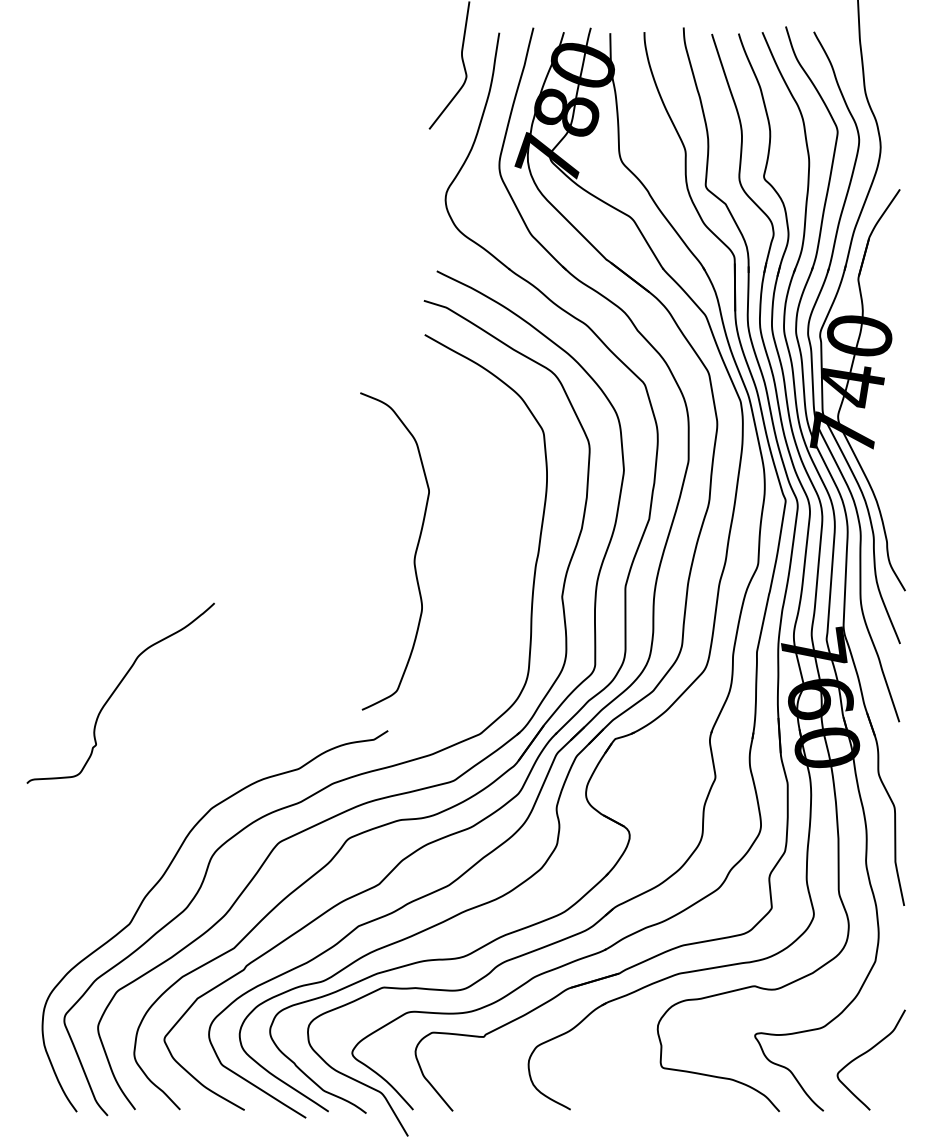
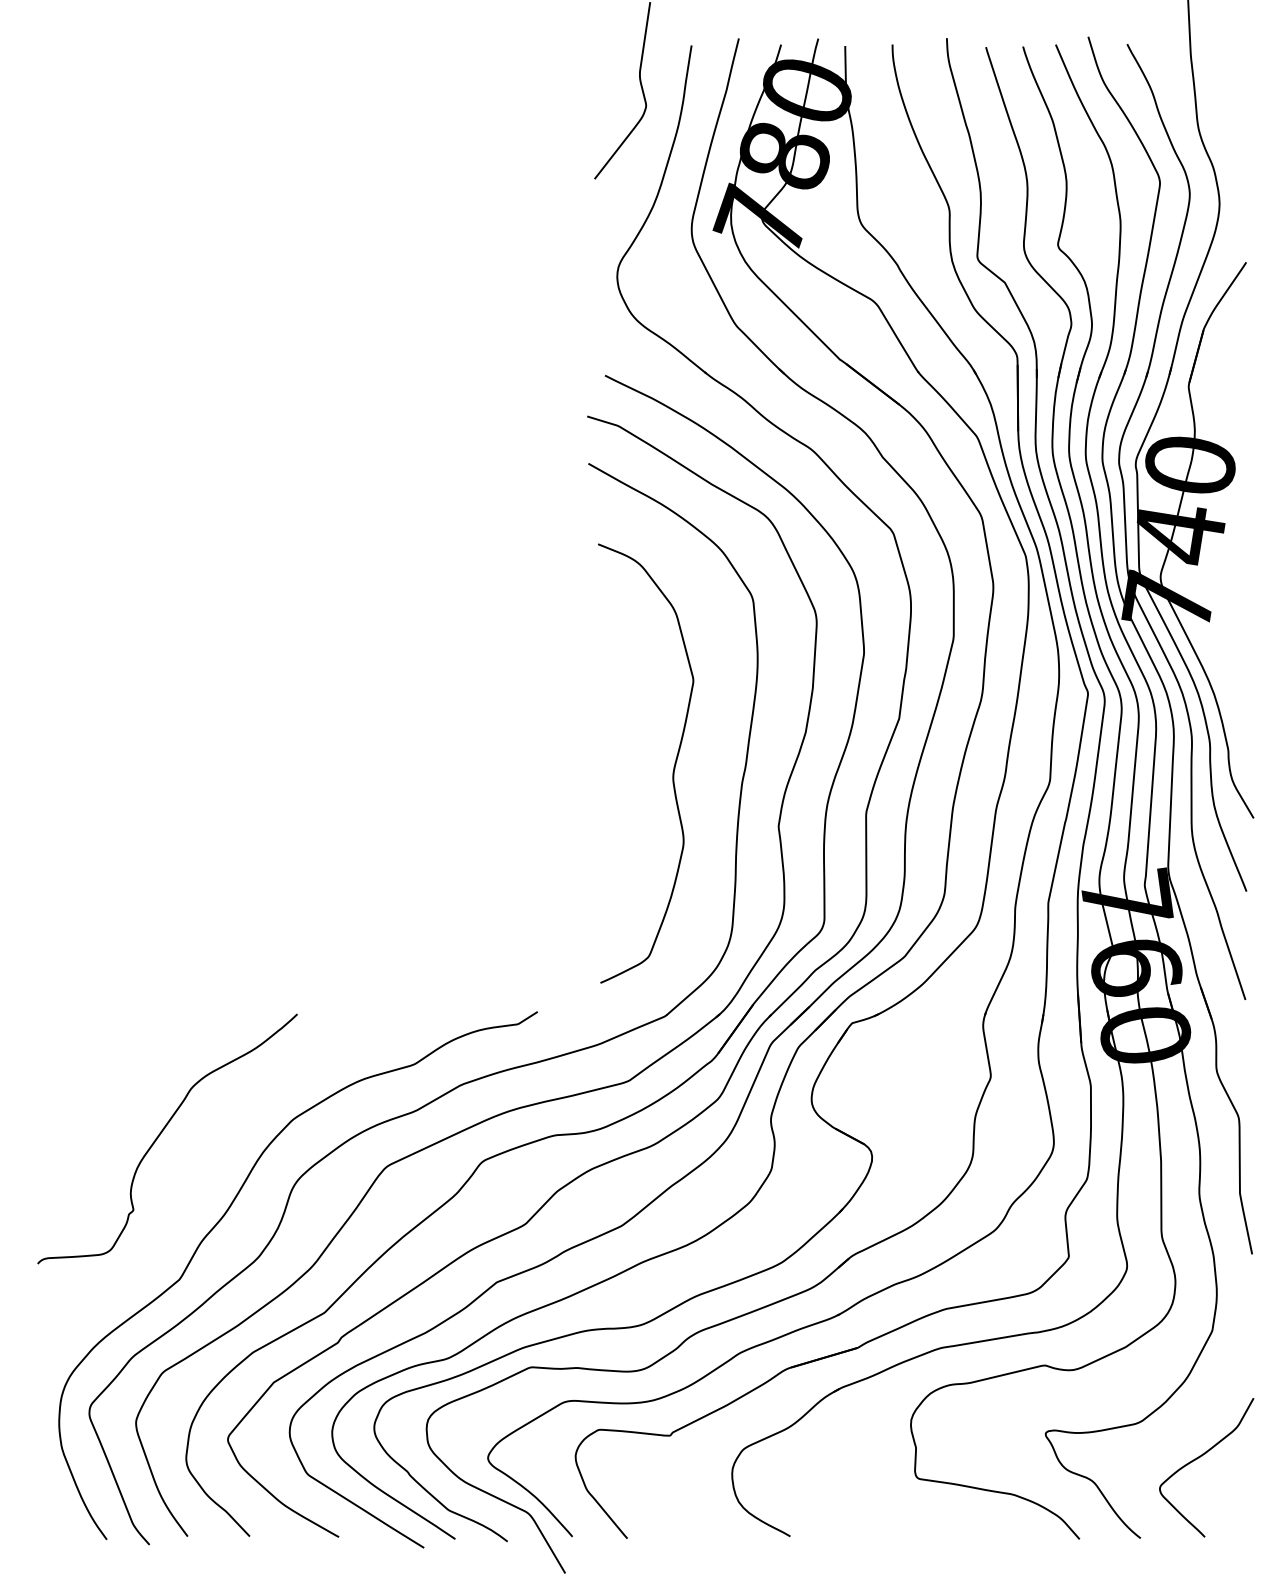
curve: (414, 553) -> (673, 766), moved
curve: (115, 690) -> (160, 1135), moved

